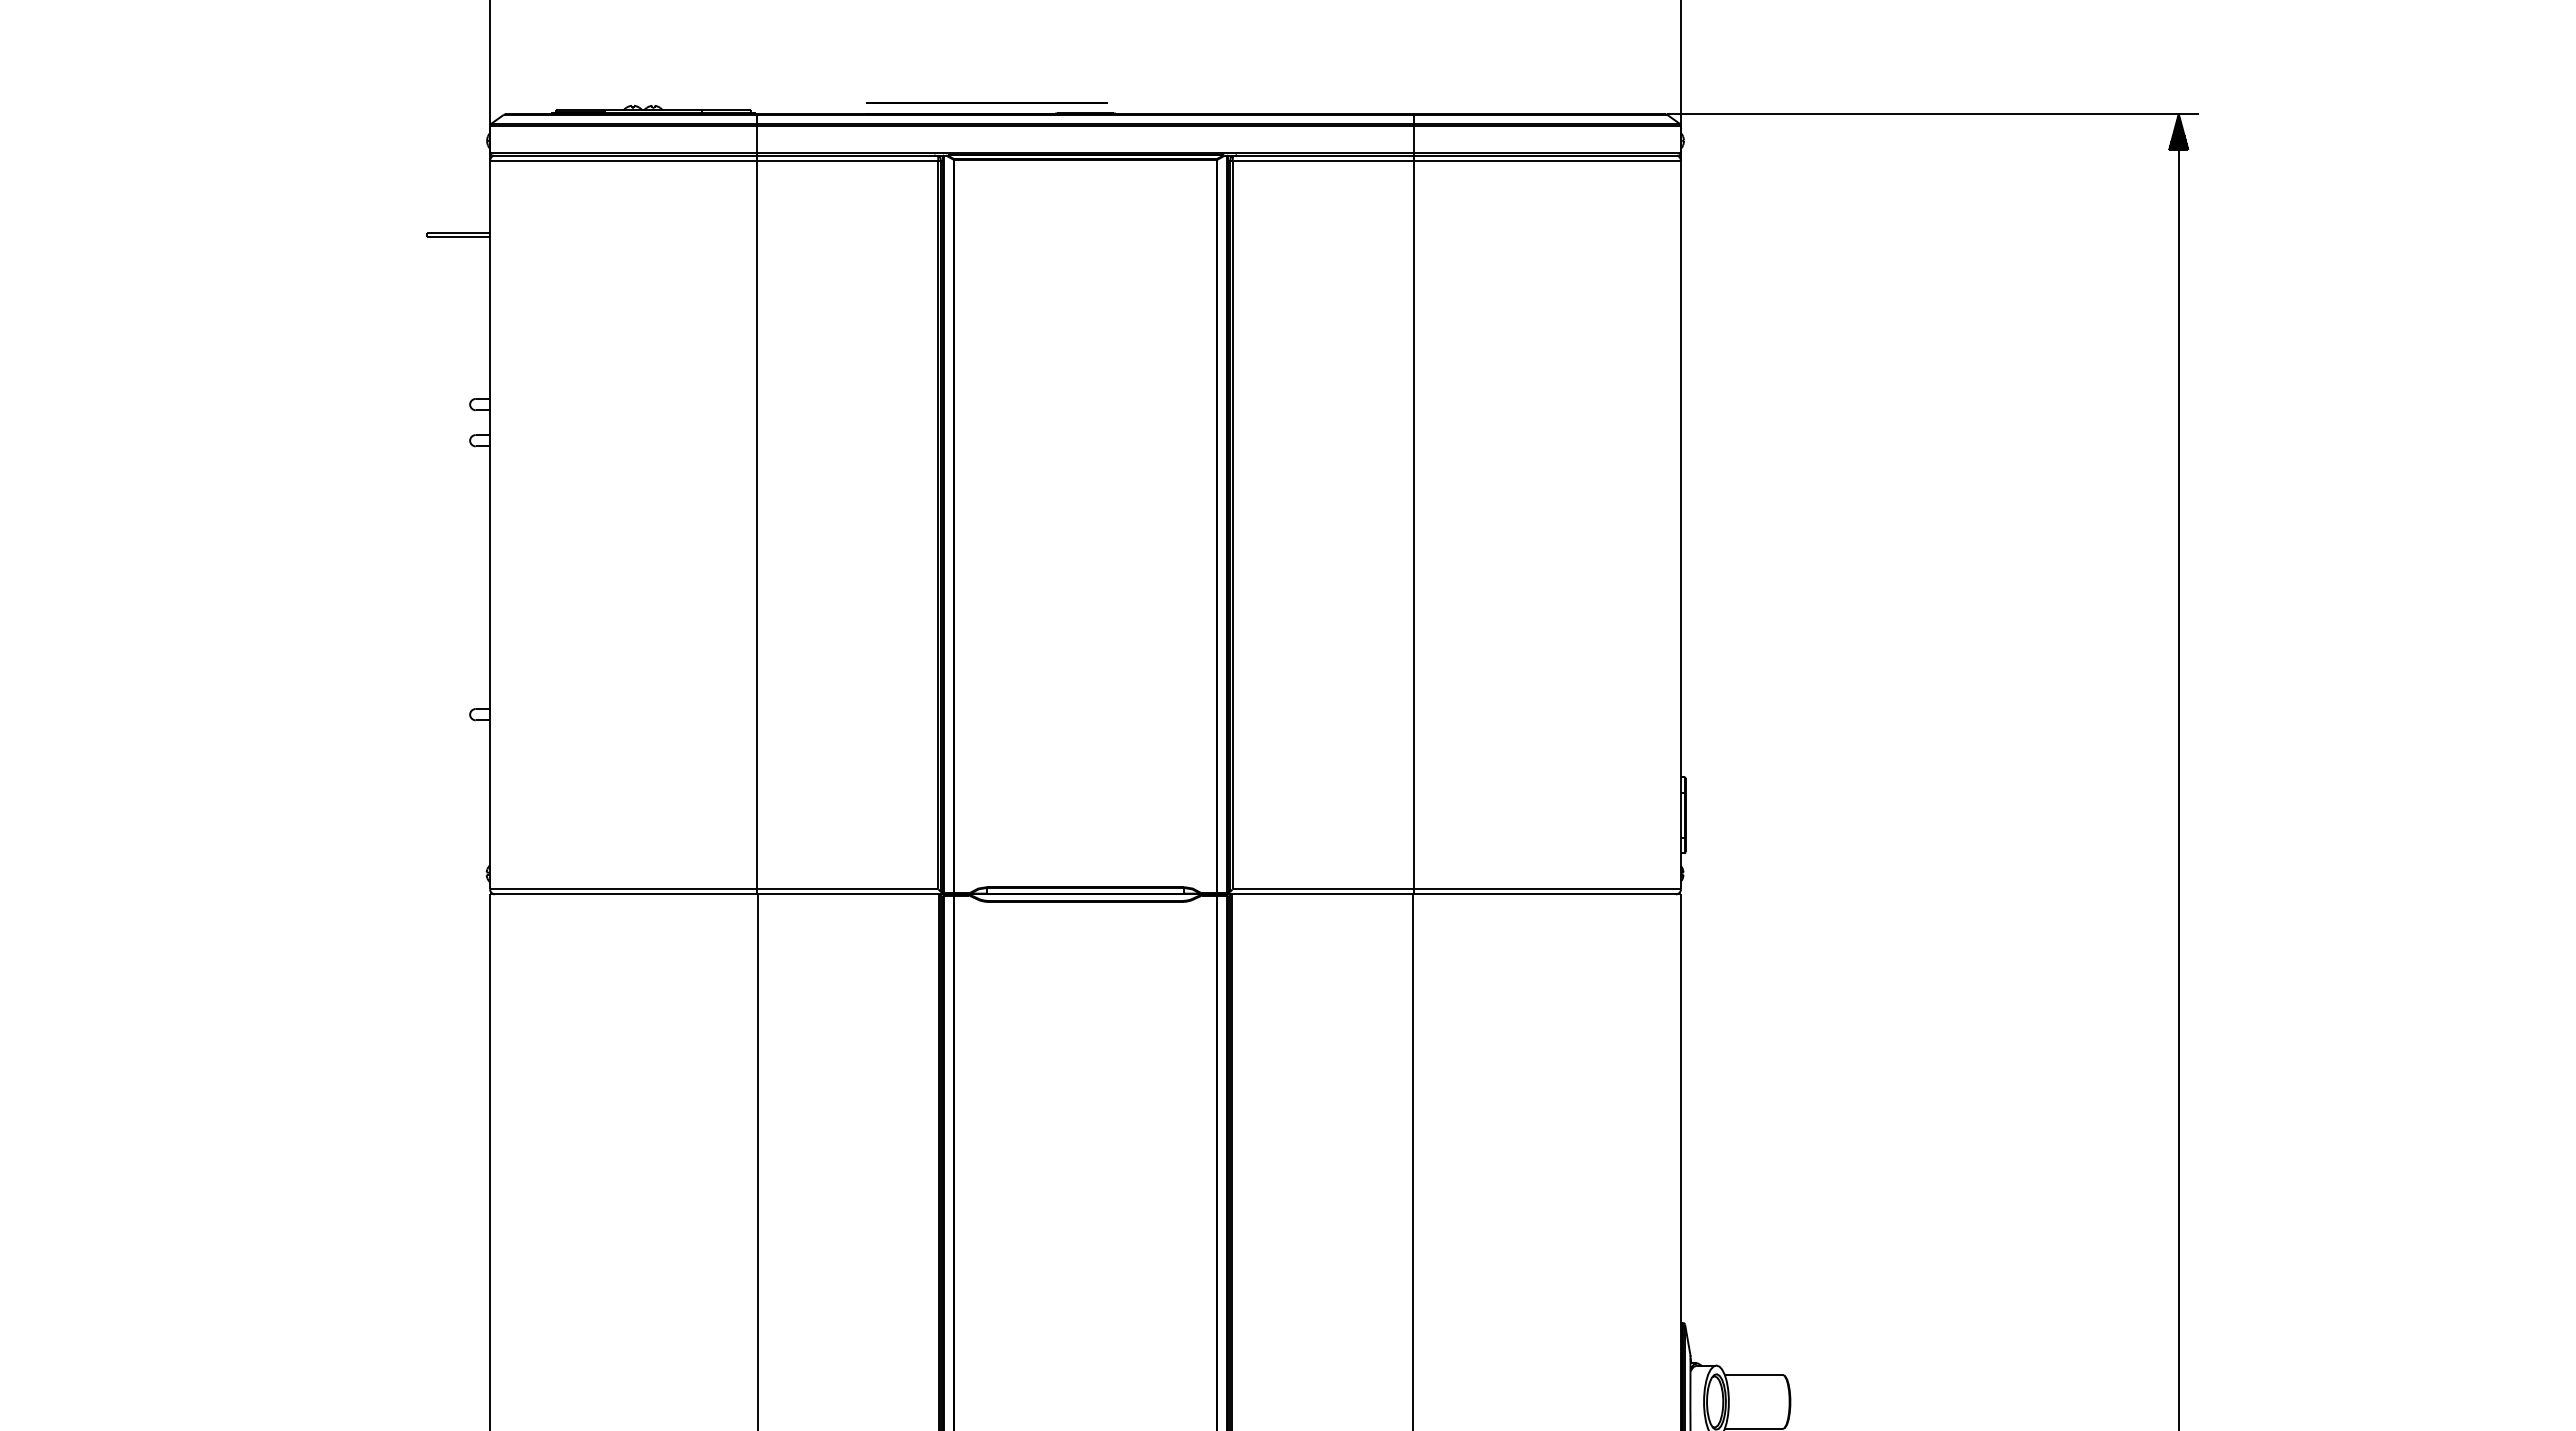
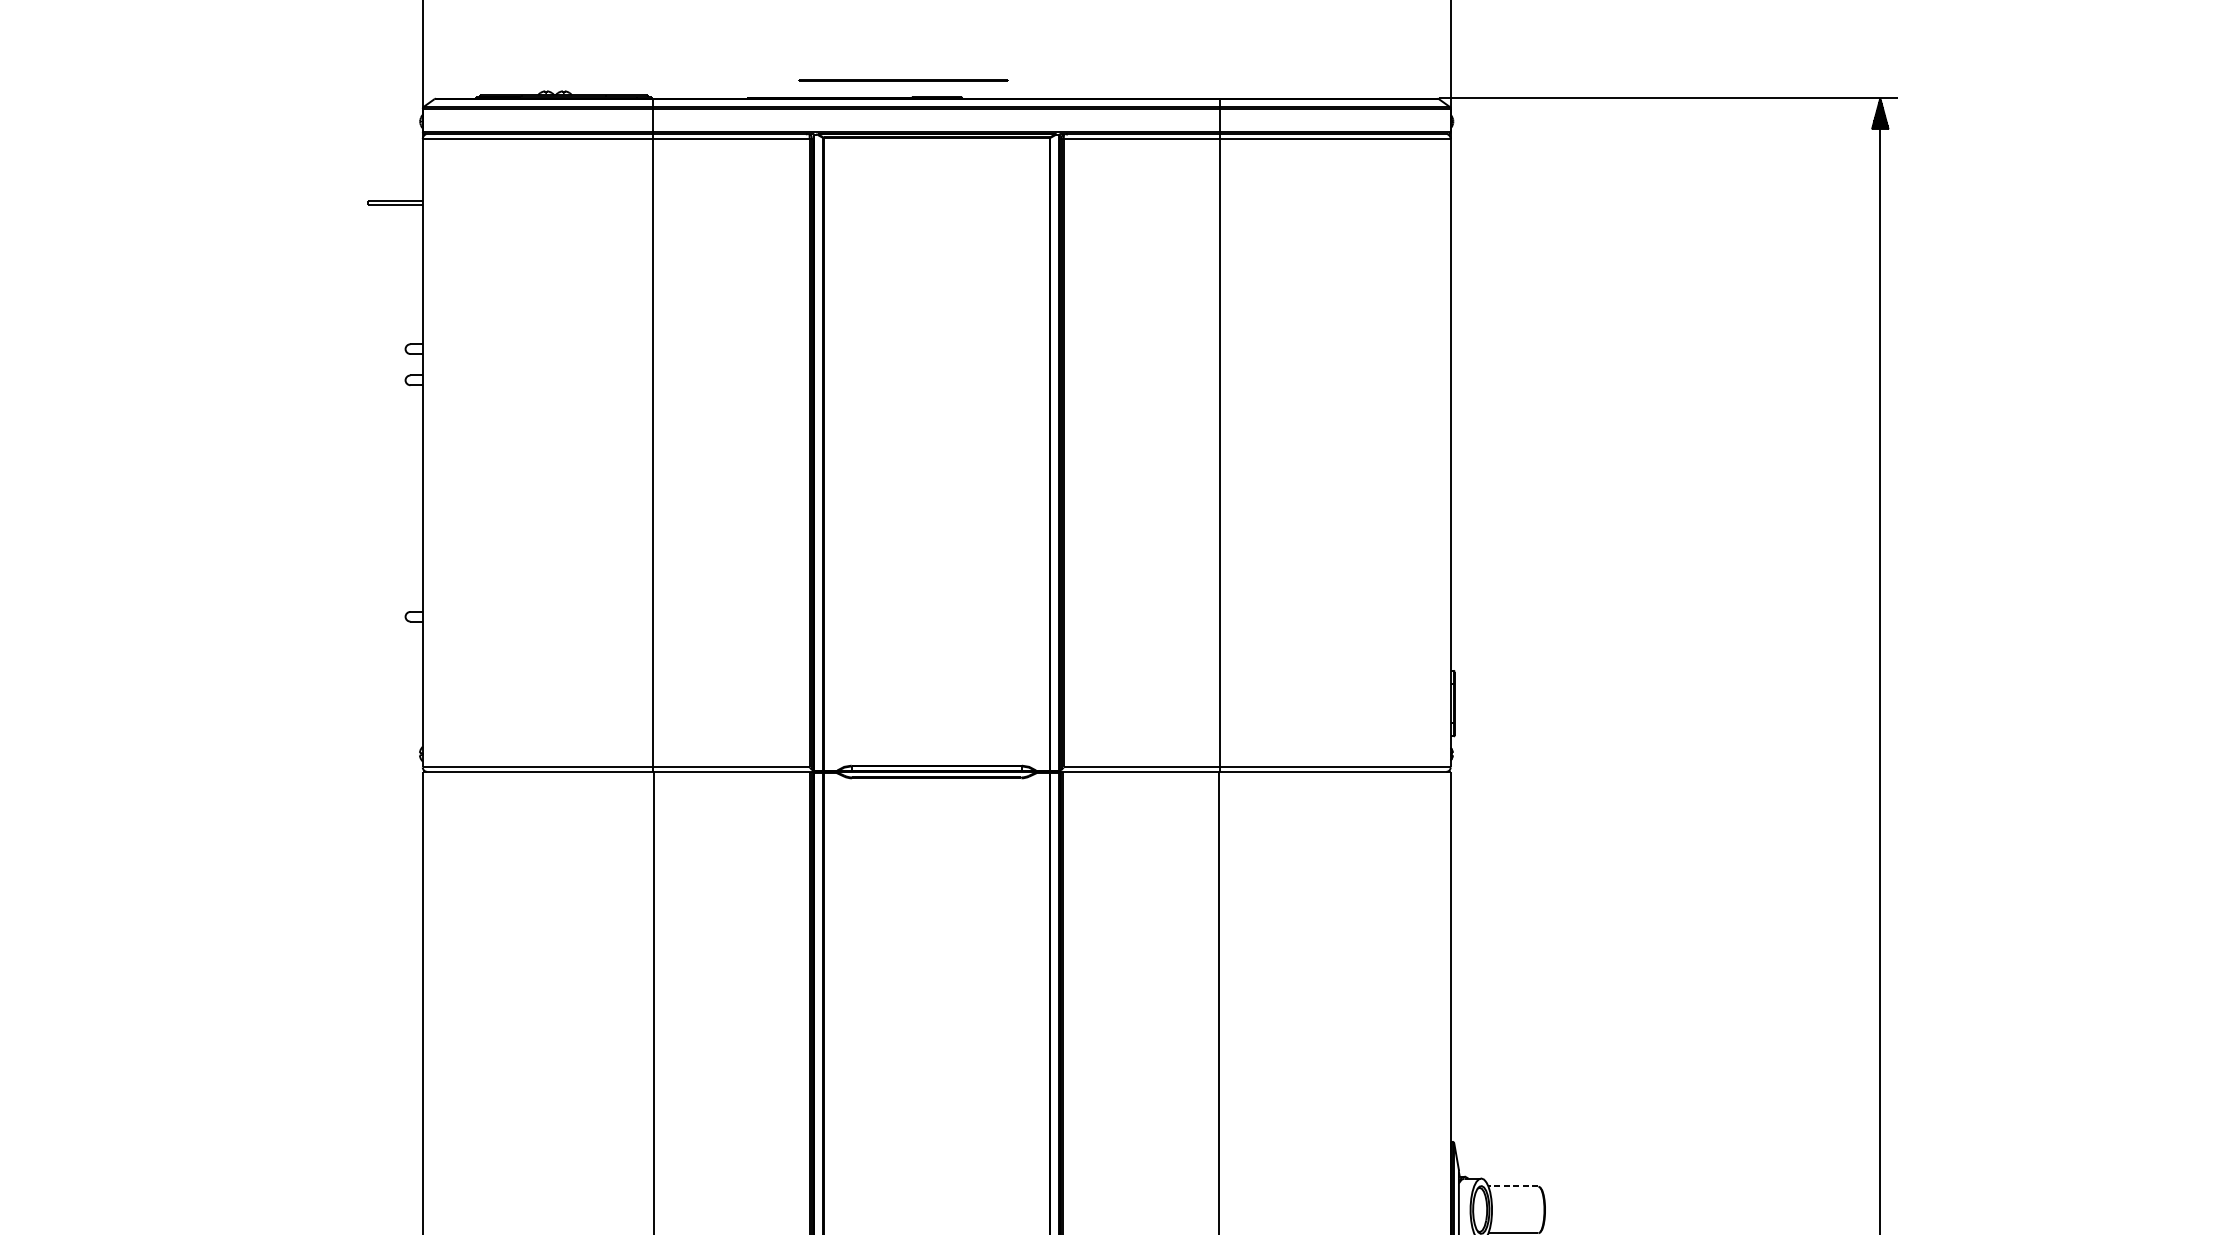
line: (986, 102) -> (903, 79), moved
line: (1753, 1374) -> (1513, 1186), solid -> dashed

